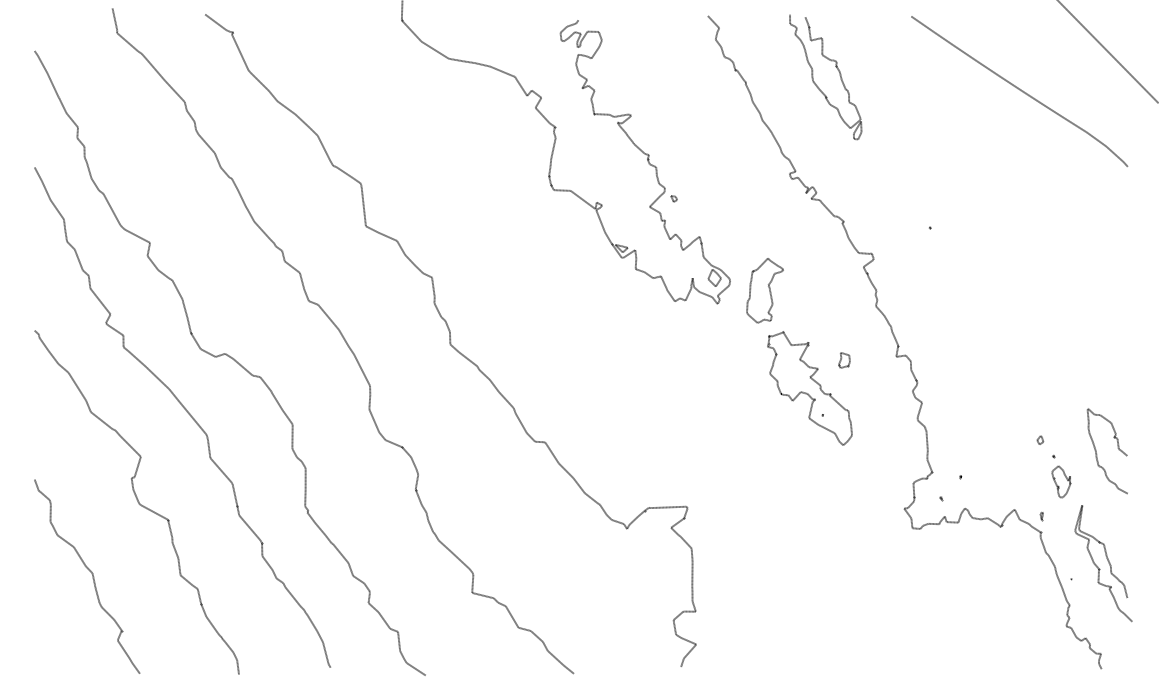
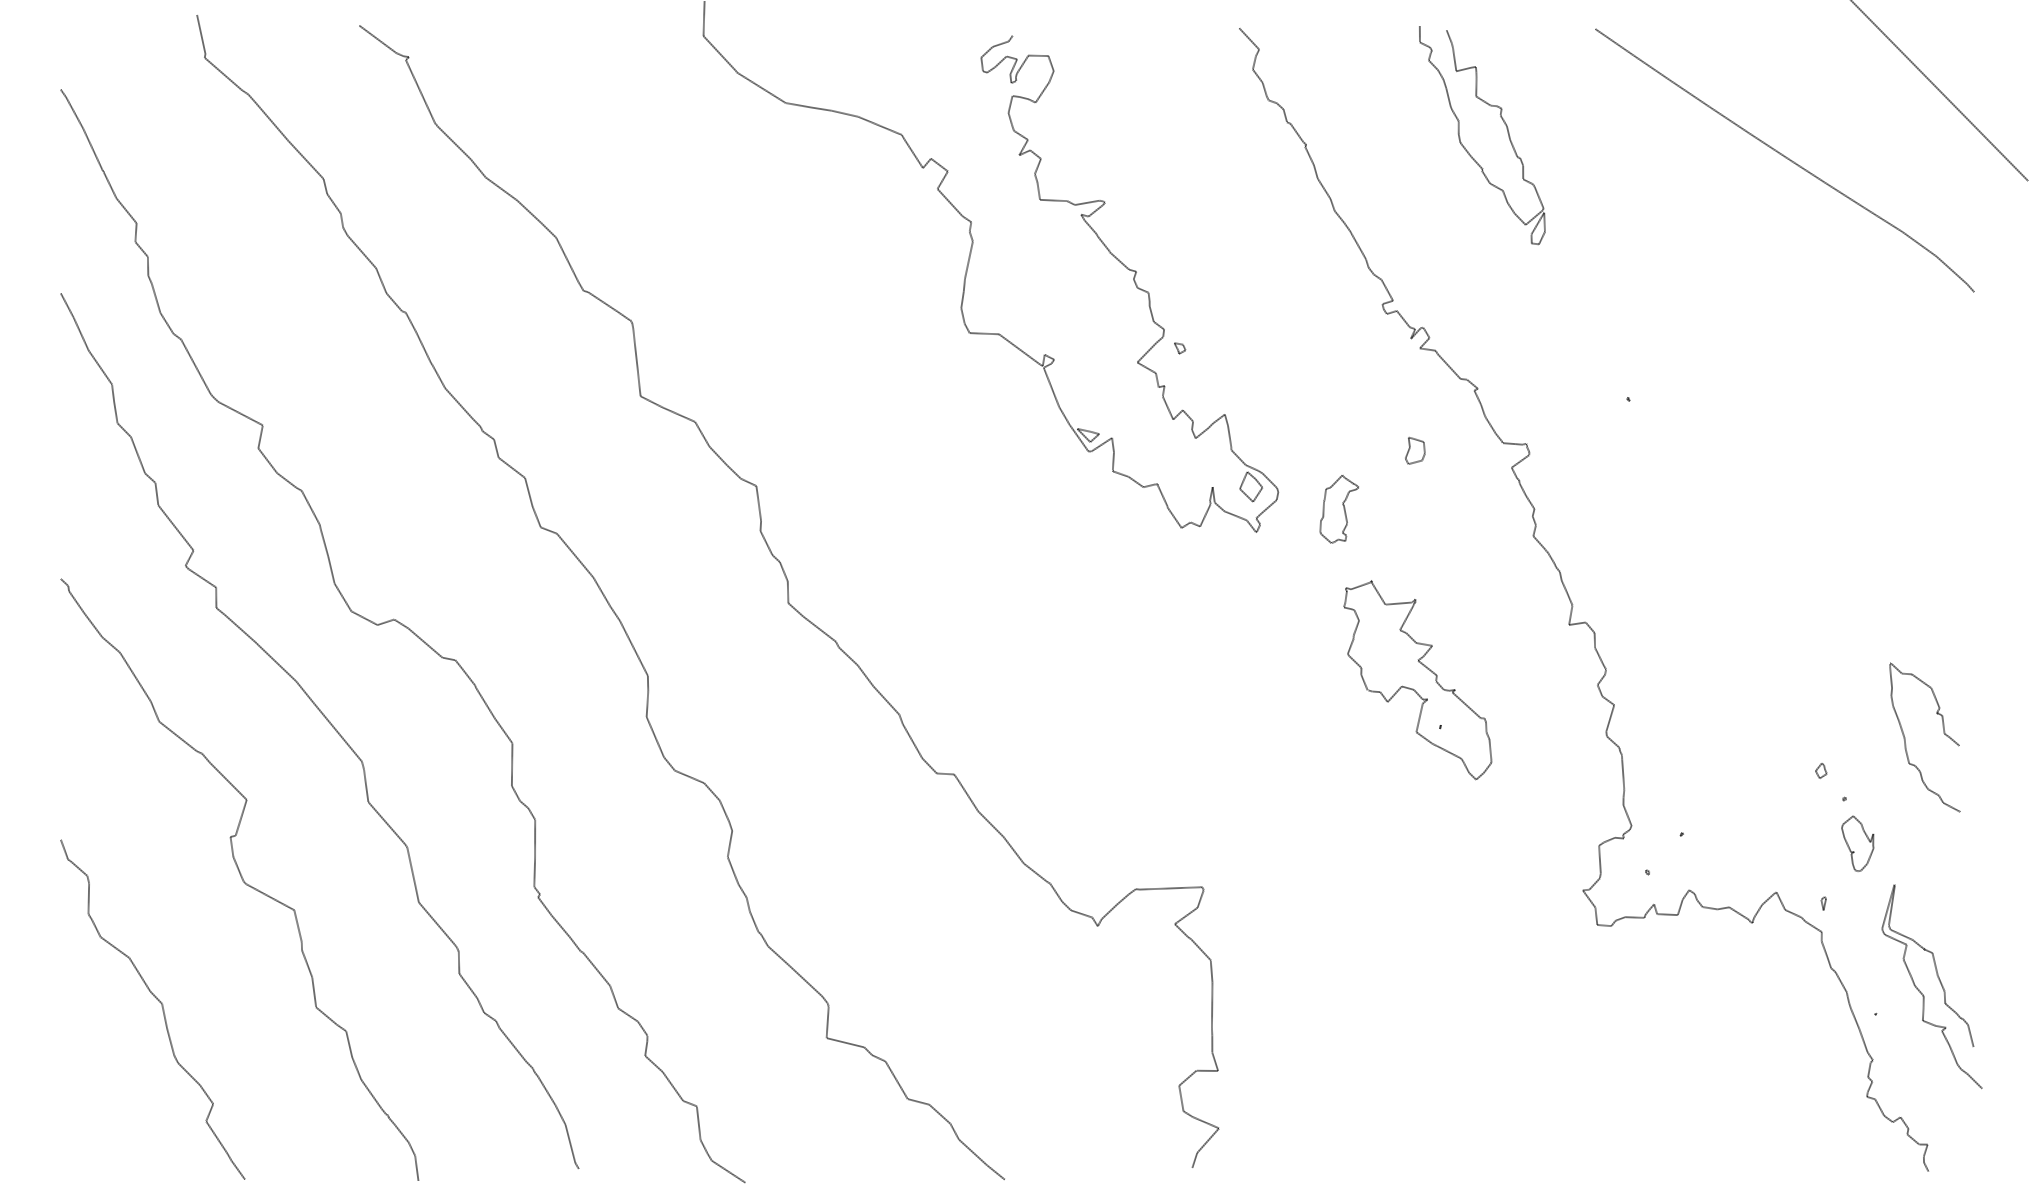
part: (815, 82) -> (1464, 144), moved
part: (764, 290) -> (1338, 508), size x0.6
part: (844, 360) -> (1415, 450), moved
curve: (1097, 454) -> (1907, 743), moved

